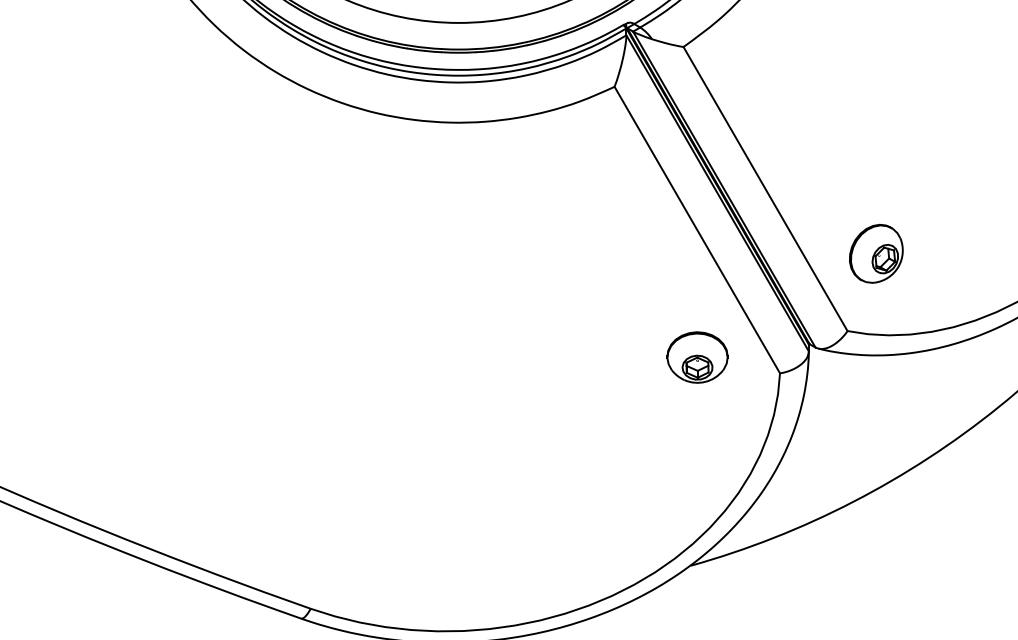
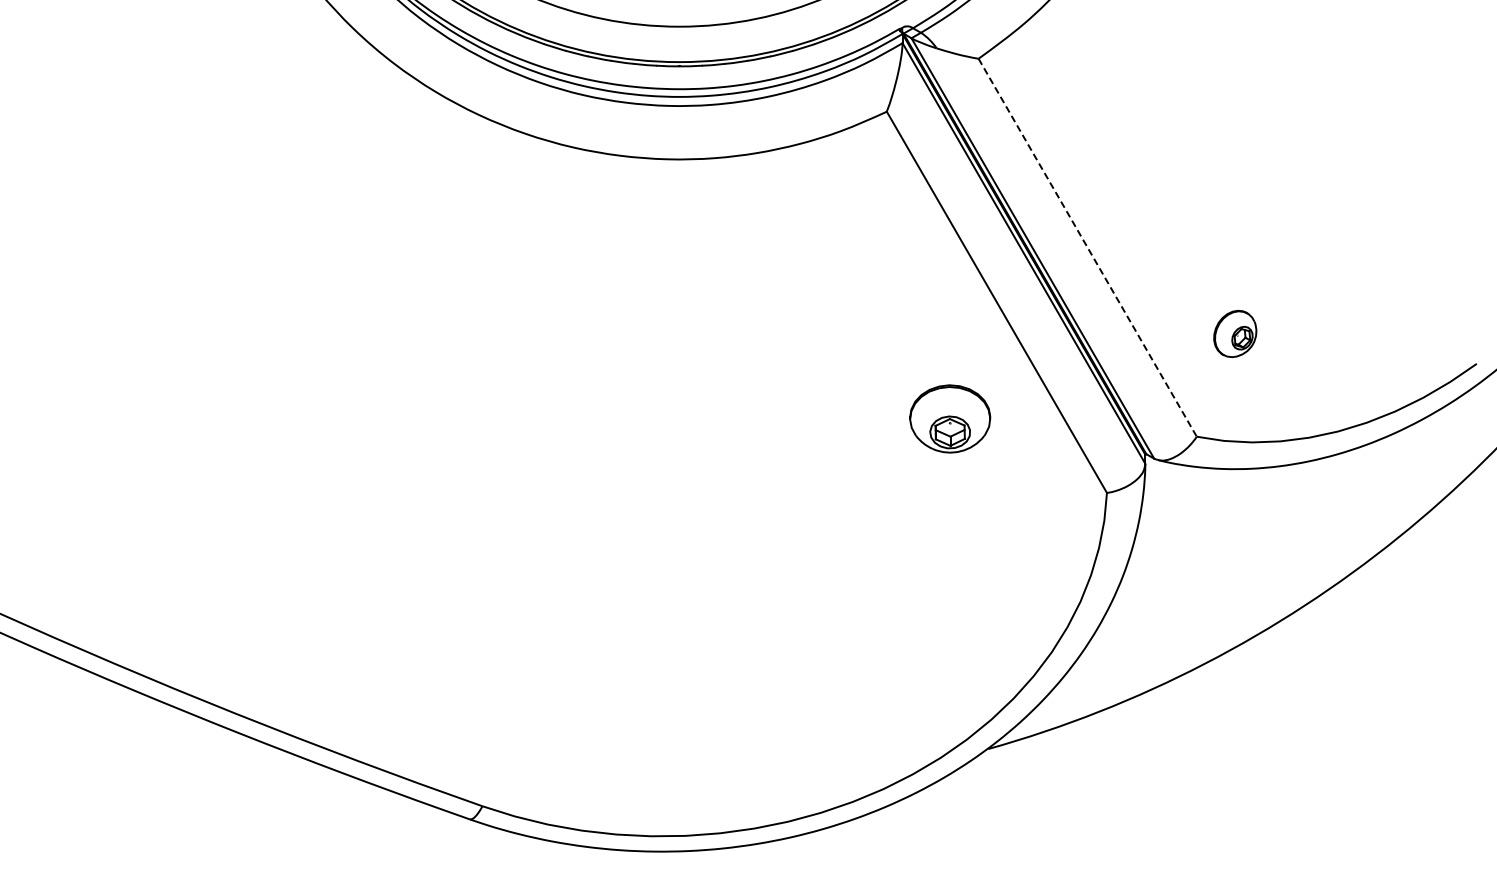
line: (765, 189) -> (1087, 248), solid -> dashed
part: (876, 253) -> (1235, 333), size x0.6
part: (697, 357) -> (950, 418), moved

